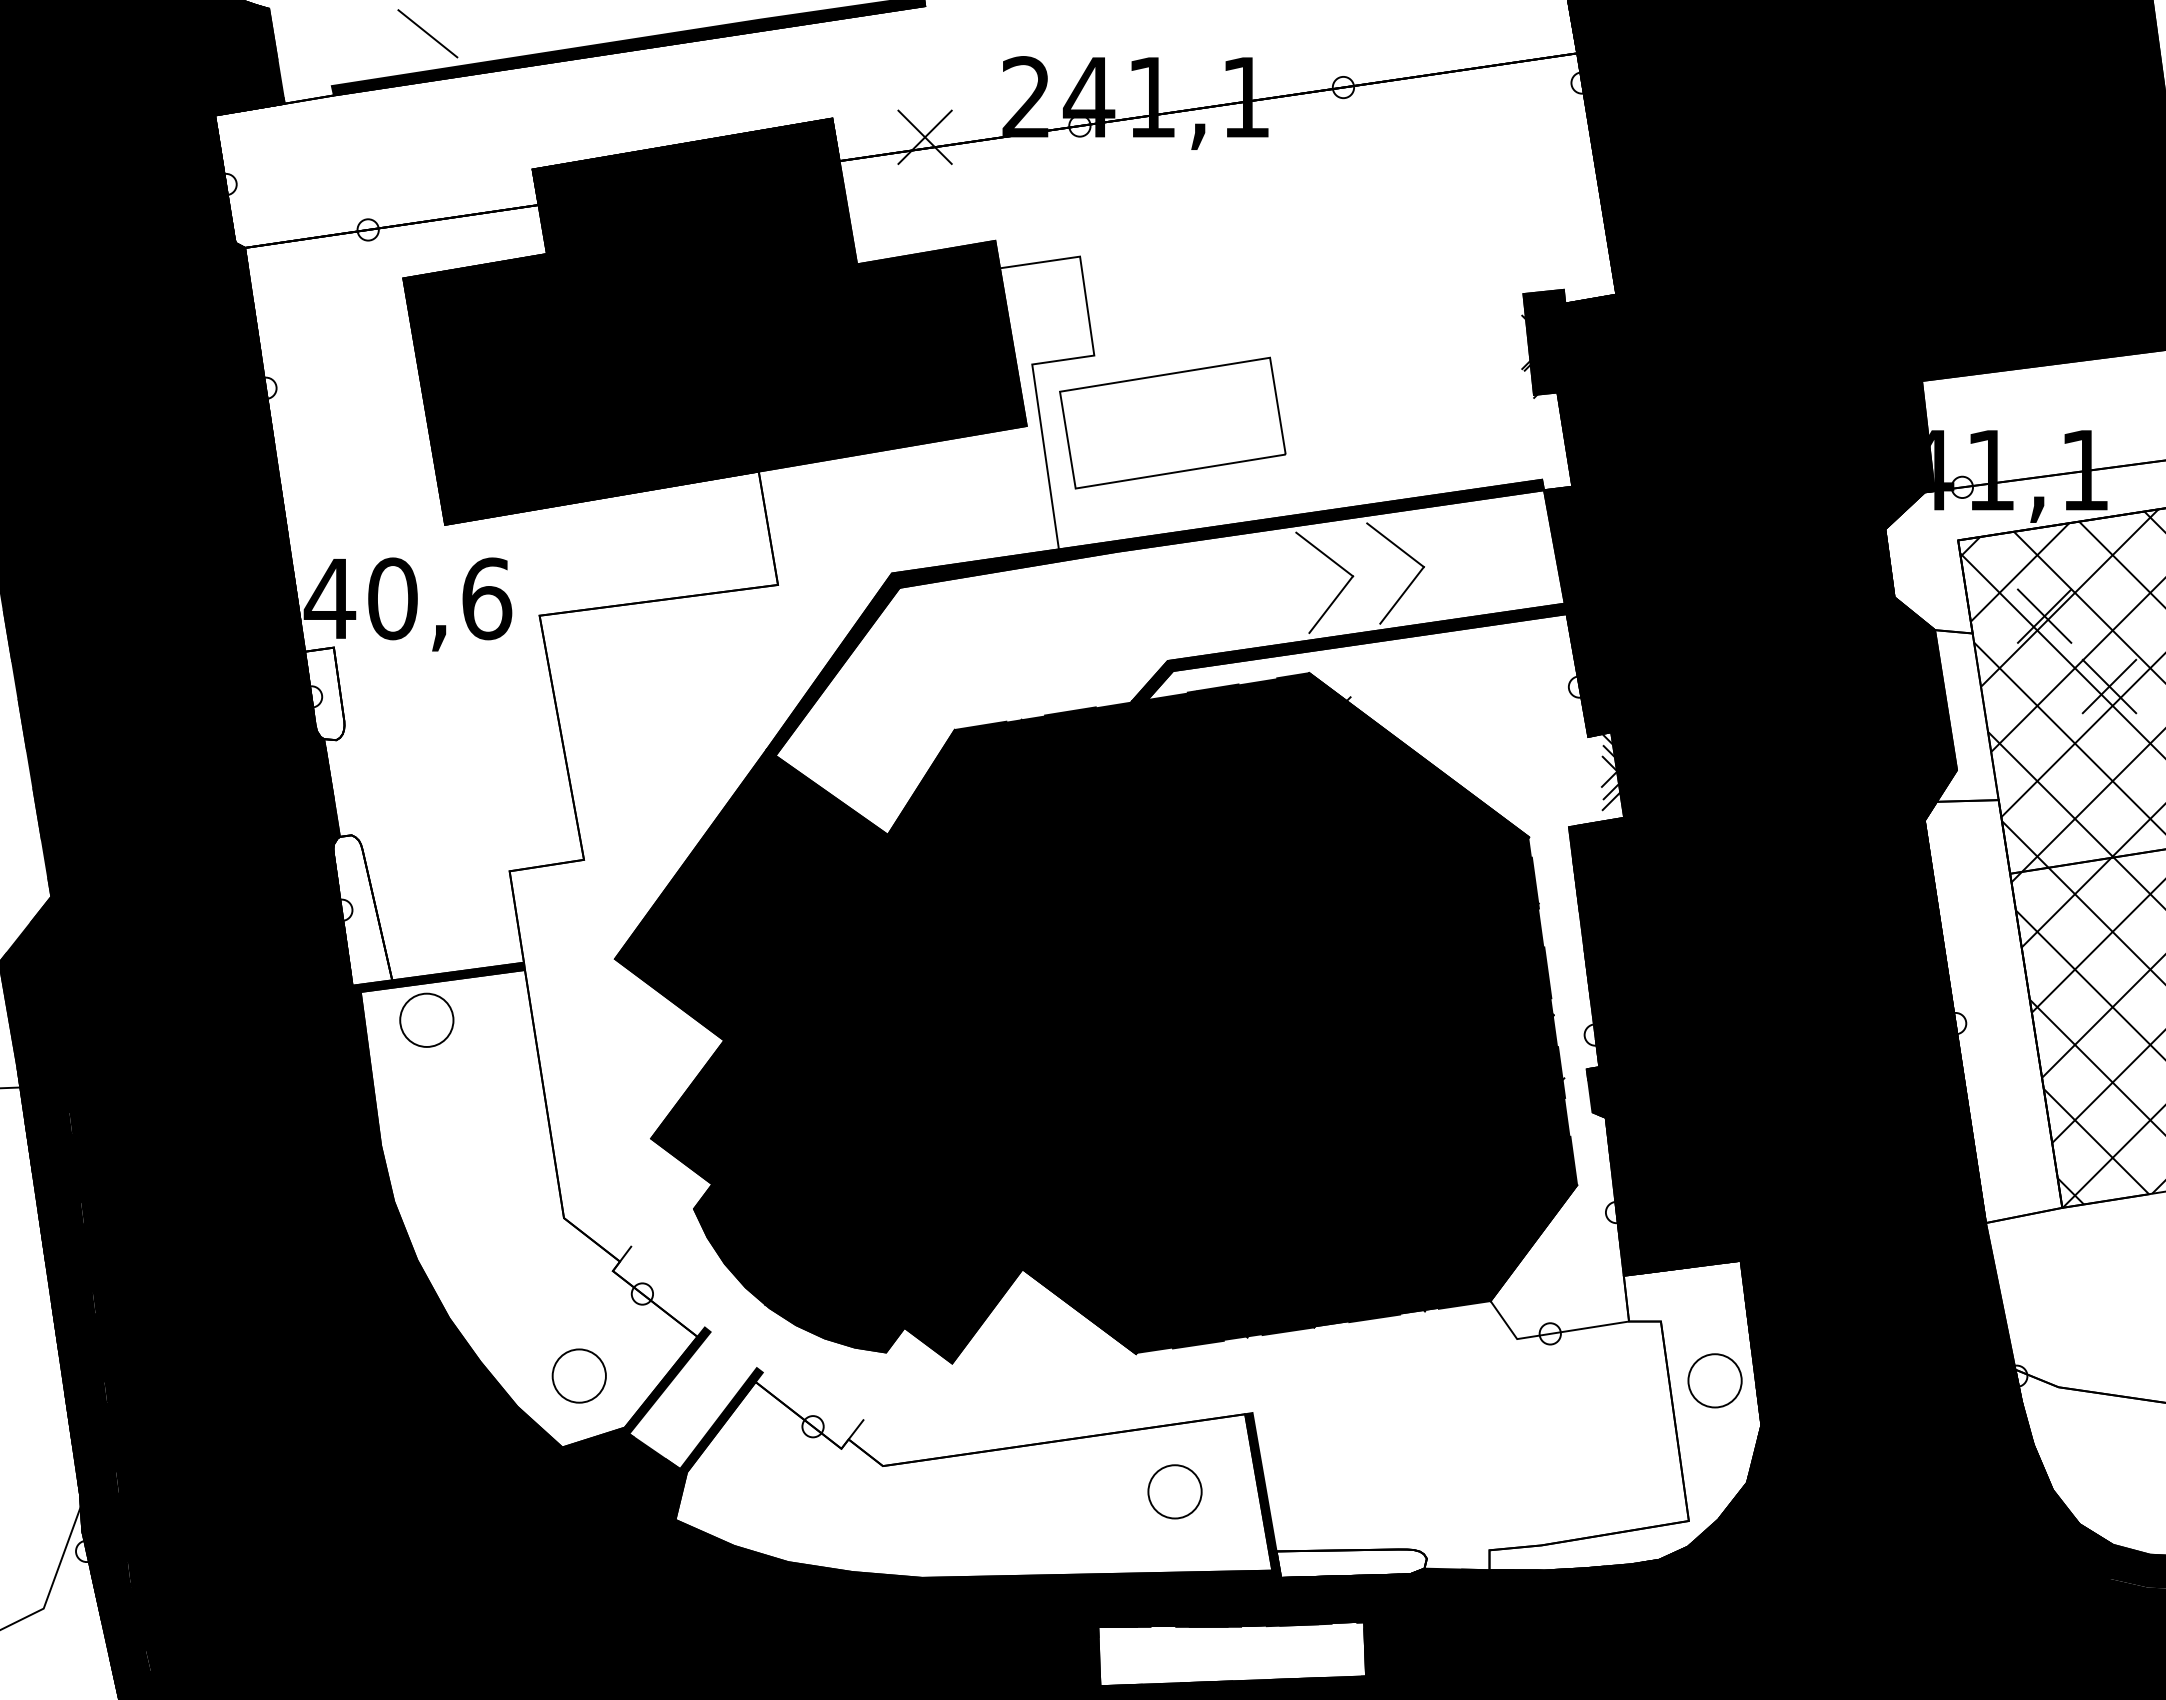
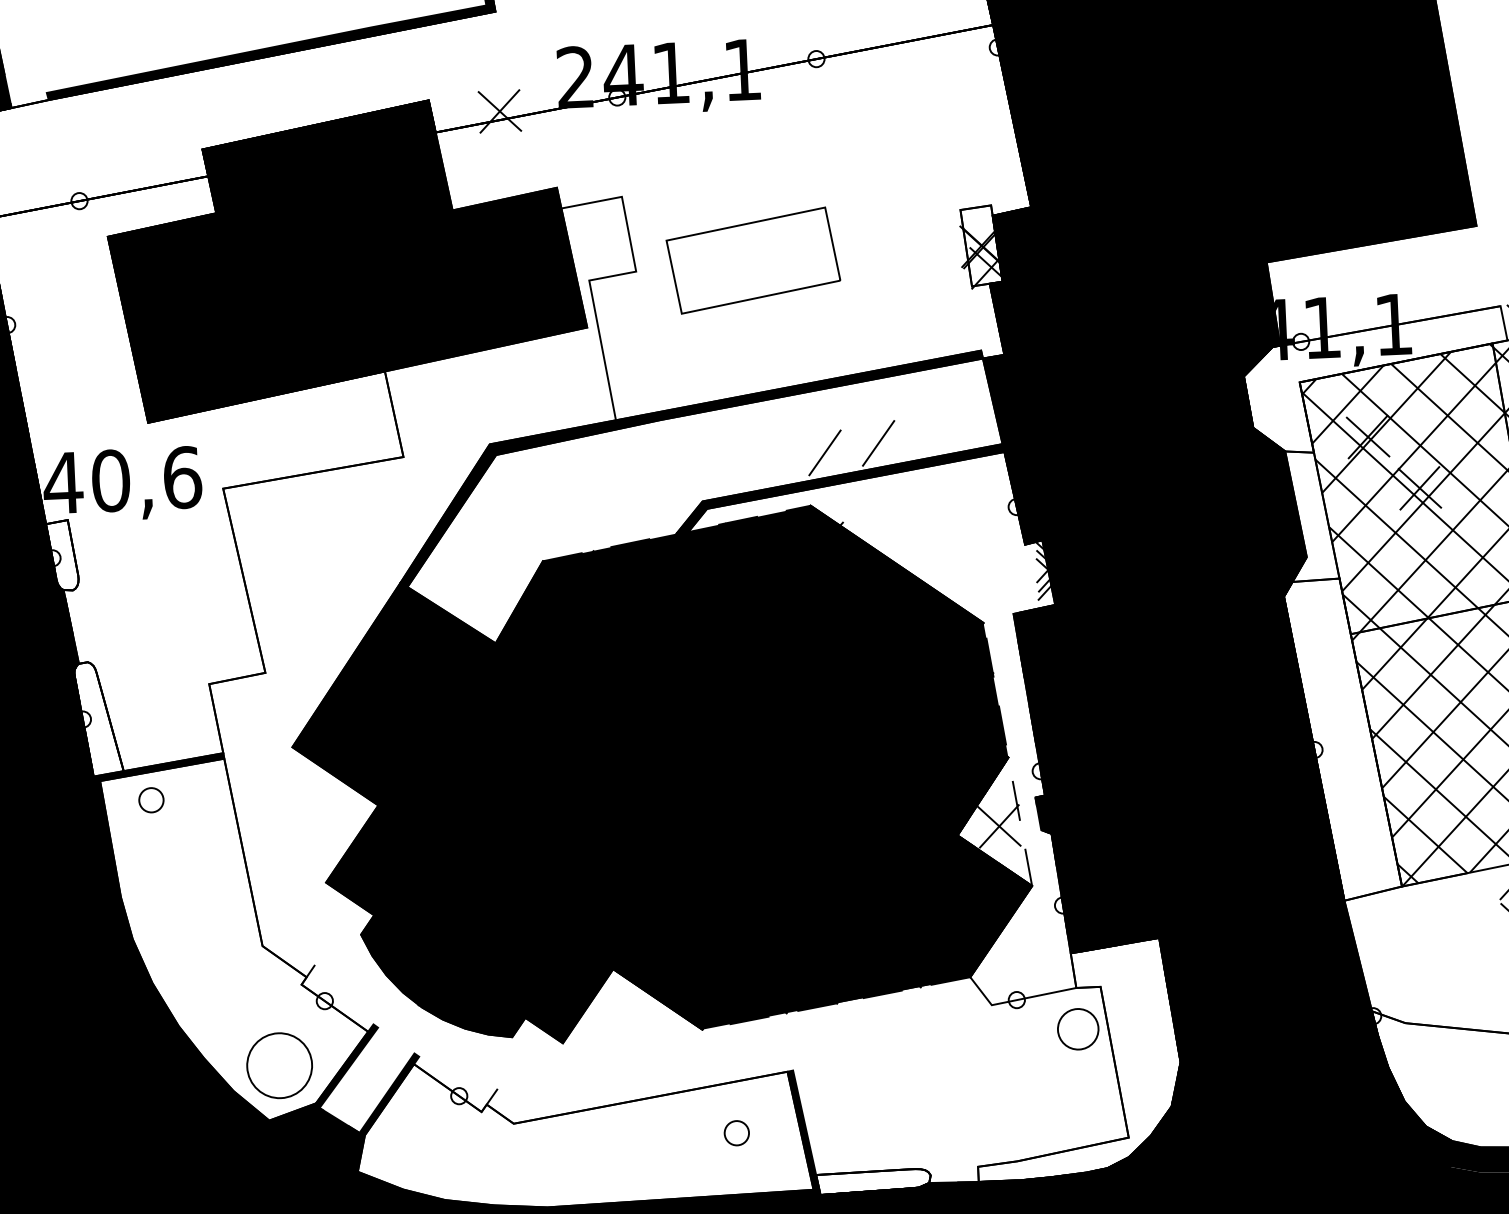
line: (427, 33) -> (117, 49), removed
fill: (1548, 341) -> (981, 245), removed
part: (1172, 422) -> (753, 260), moved
line: (1395, 545) -> (871, 405), removed
line: (1324, 554) -> (818, 415), removed
circle: (426, 1019) -> (151, 799), size x0.6
fill: (1529, 1100) -> (992, 823), removed
circle: (578, 1375) -> (279, 1065), size x1.6
circle: (1714, 1380) -> (1077, 1029), moved
circle: (1174, 1491) -> (736, 1132), size x0.6

